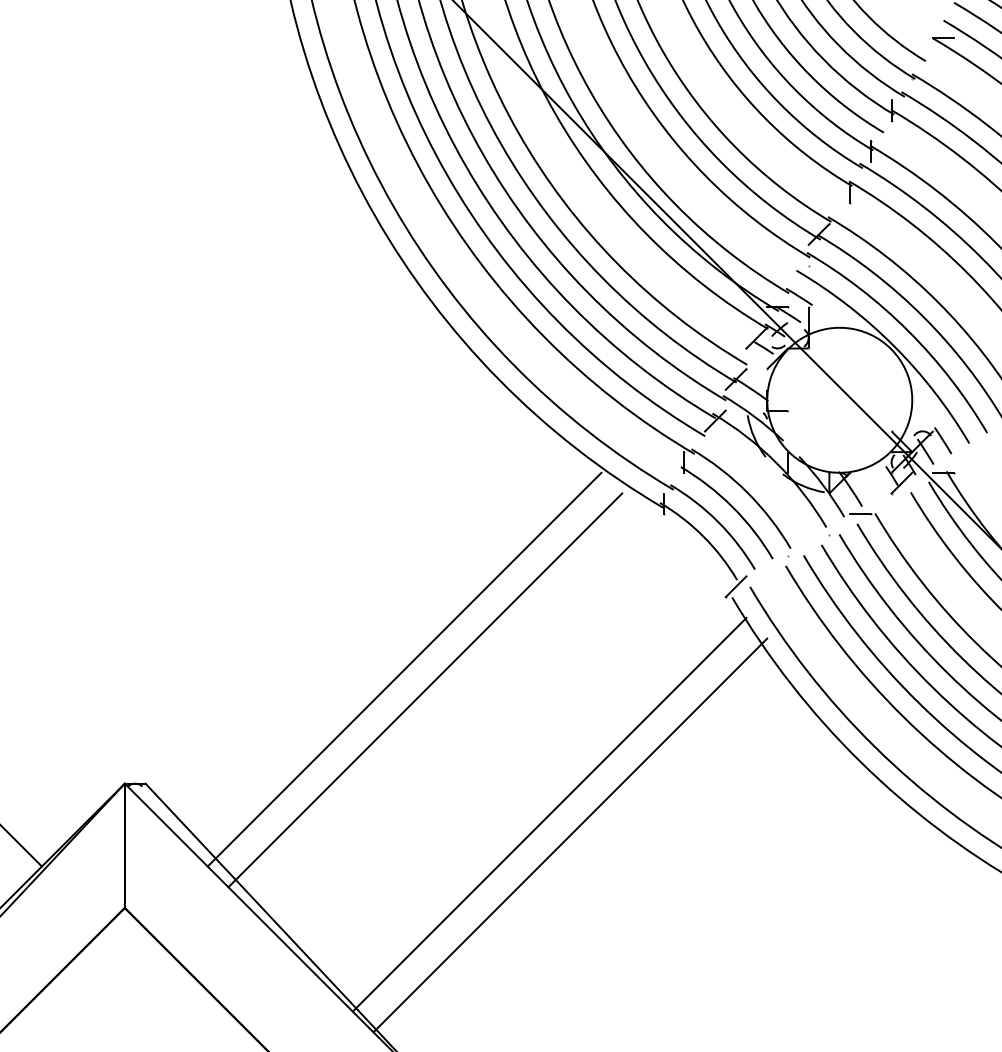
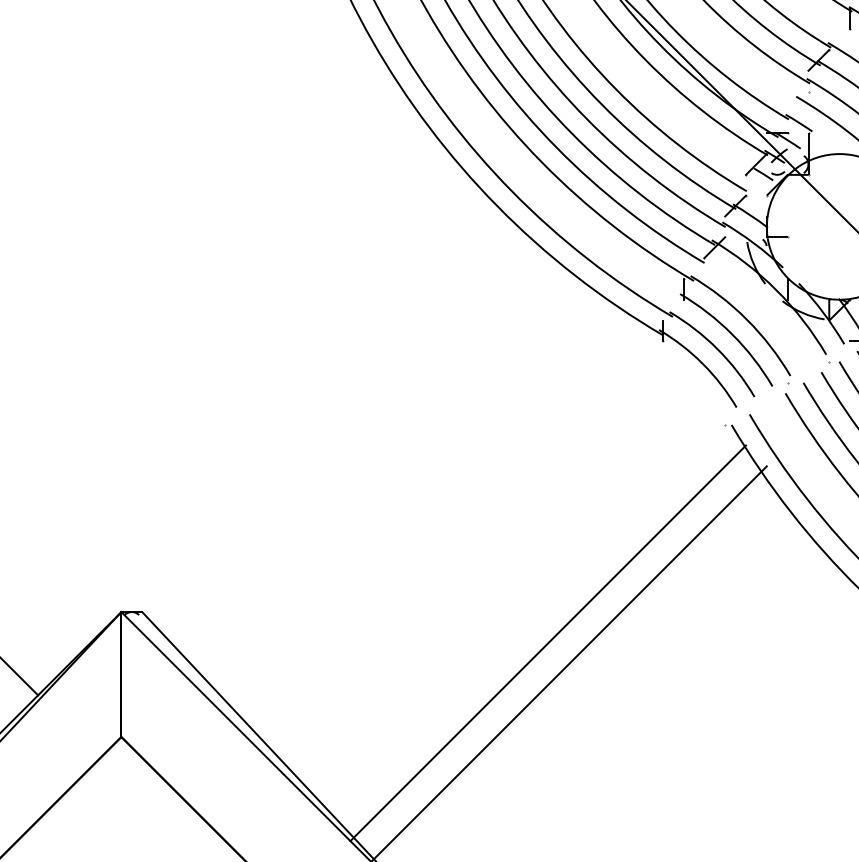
line: (735, 586) -> (734, 414), removed
line: (404, 669) -> (402, 497), removed
line: (425, 690) -> (423, 518), removed

